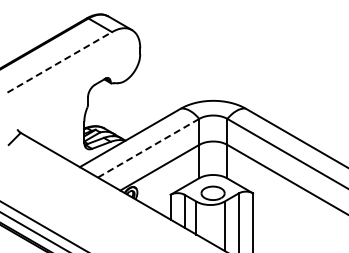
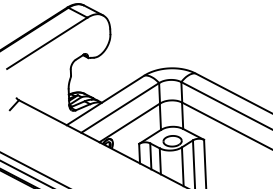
line: (60, 62) -> (47, 43), dashed -> solid
line: (148, 148) -> (120, 108), dashed -> solid

